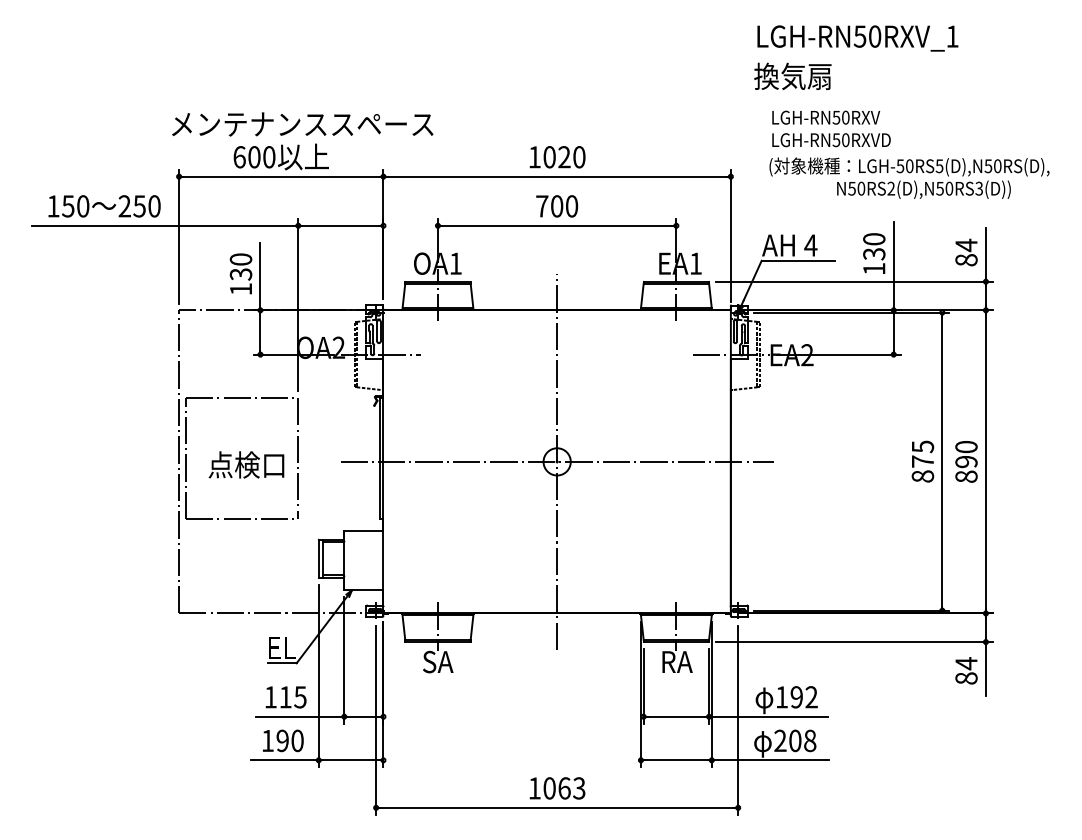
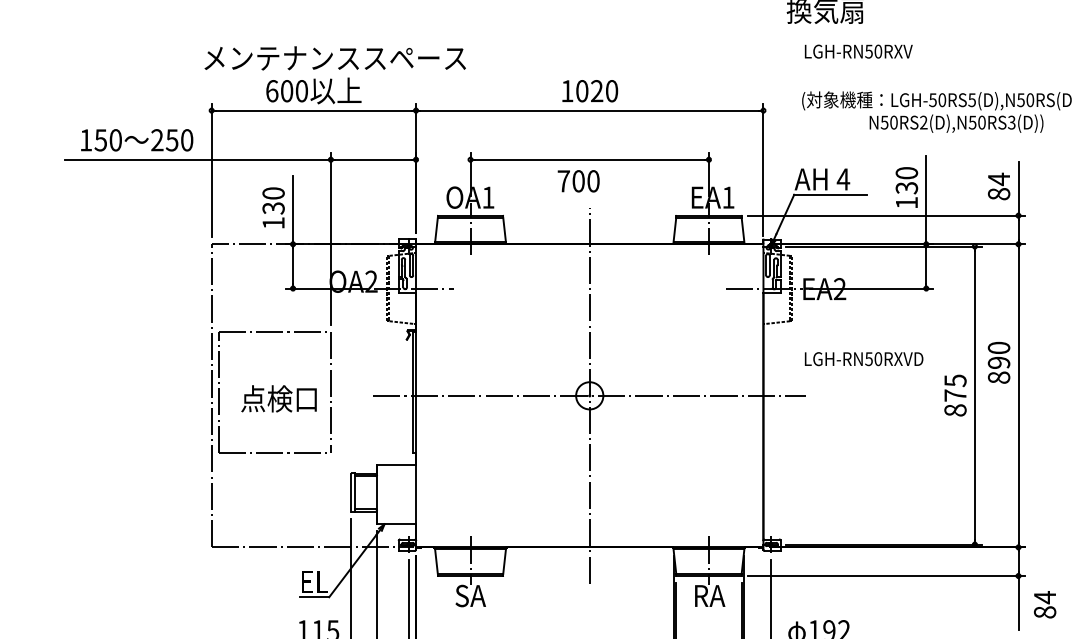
text: (831, 140) -> (864, 359), moved
text: (557, 206) -> (579, 181), moved
text: (966, 461) -> (999, 362), moved
text: (966, 670) -> (1045, 604), moved

